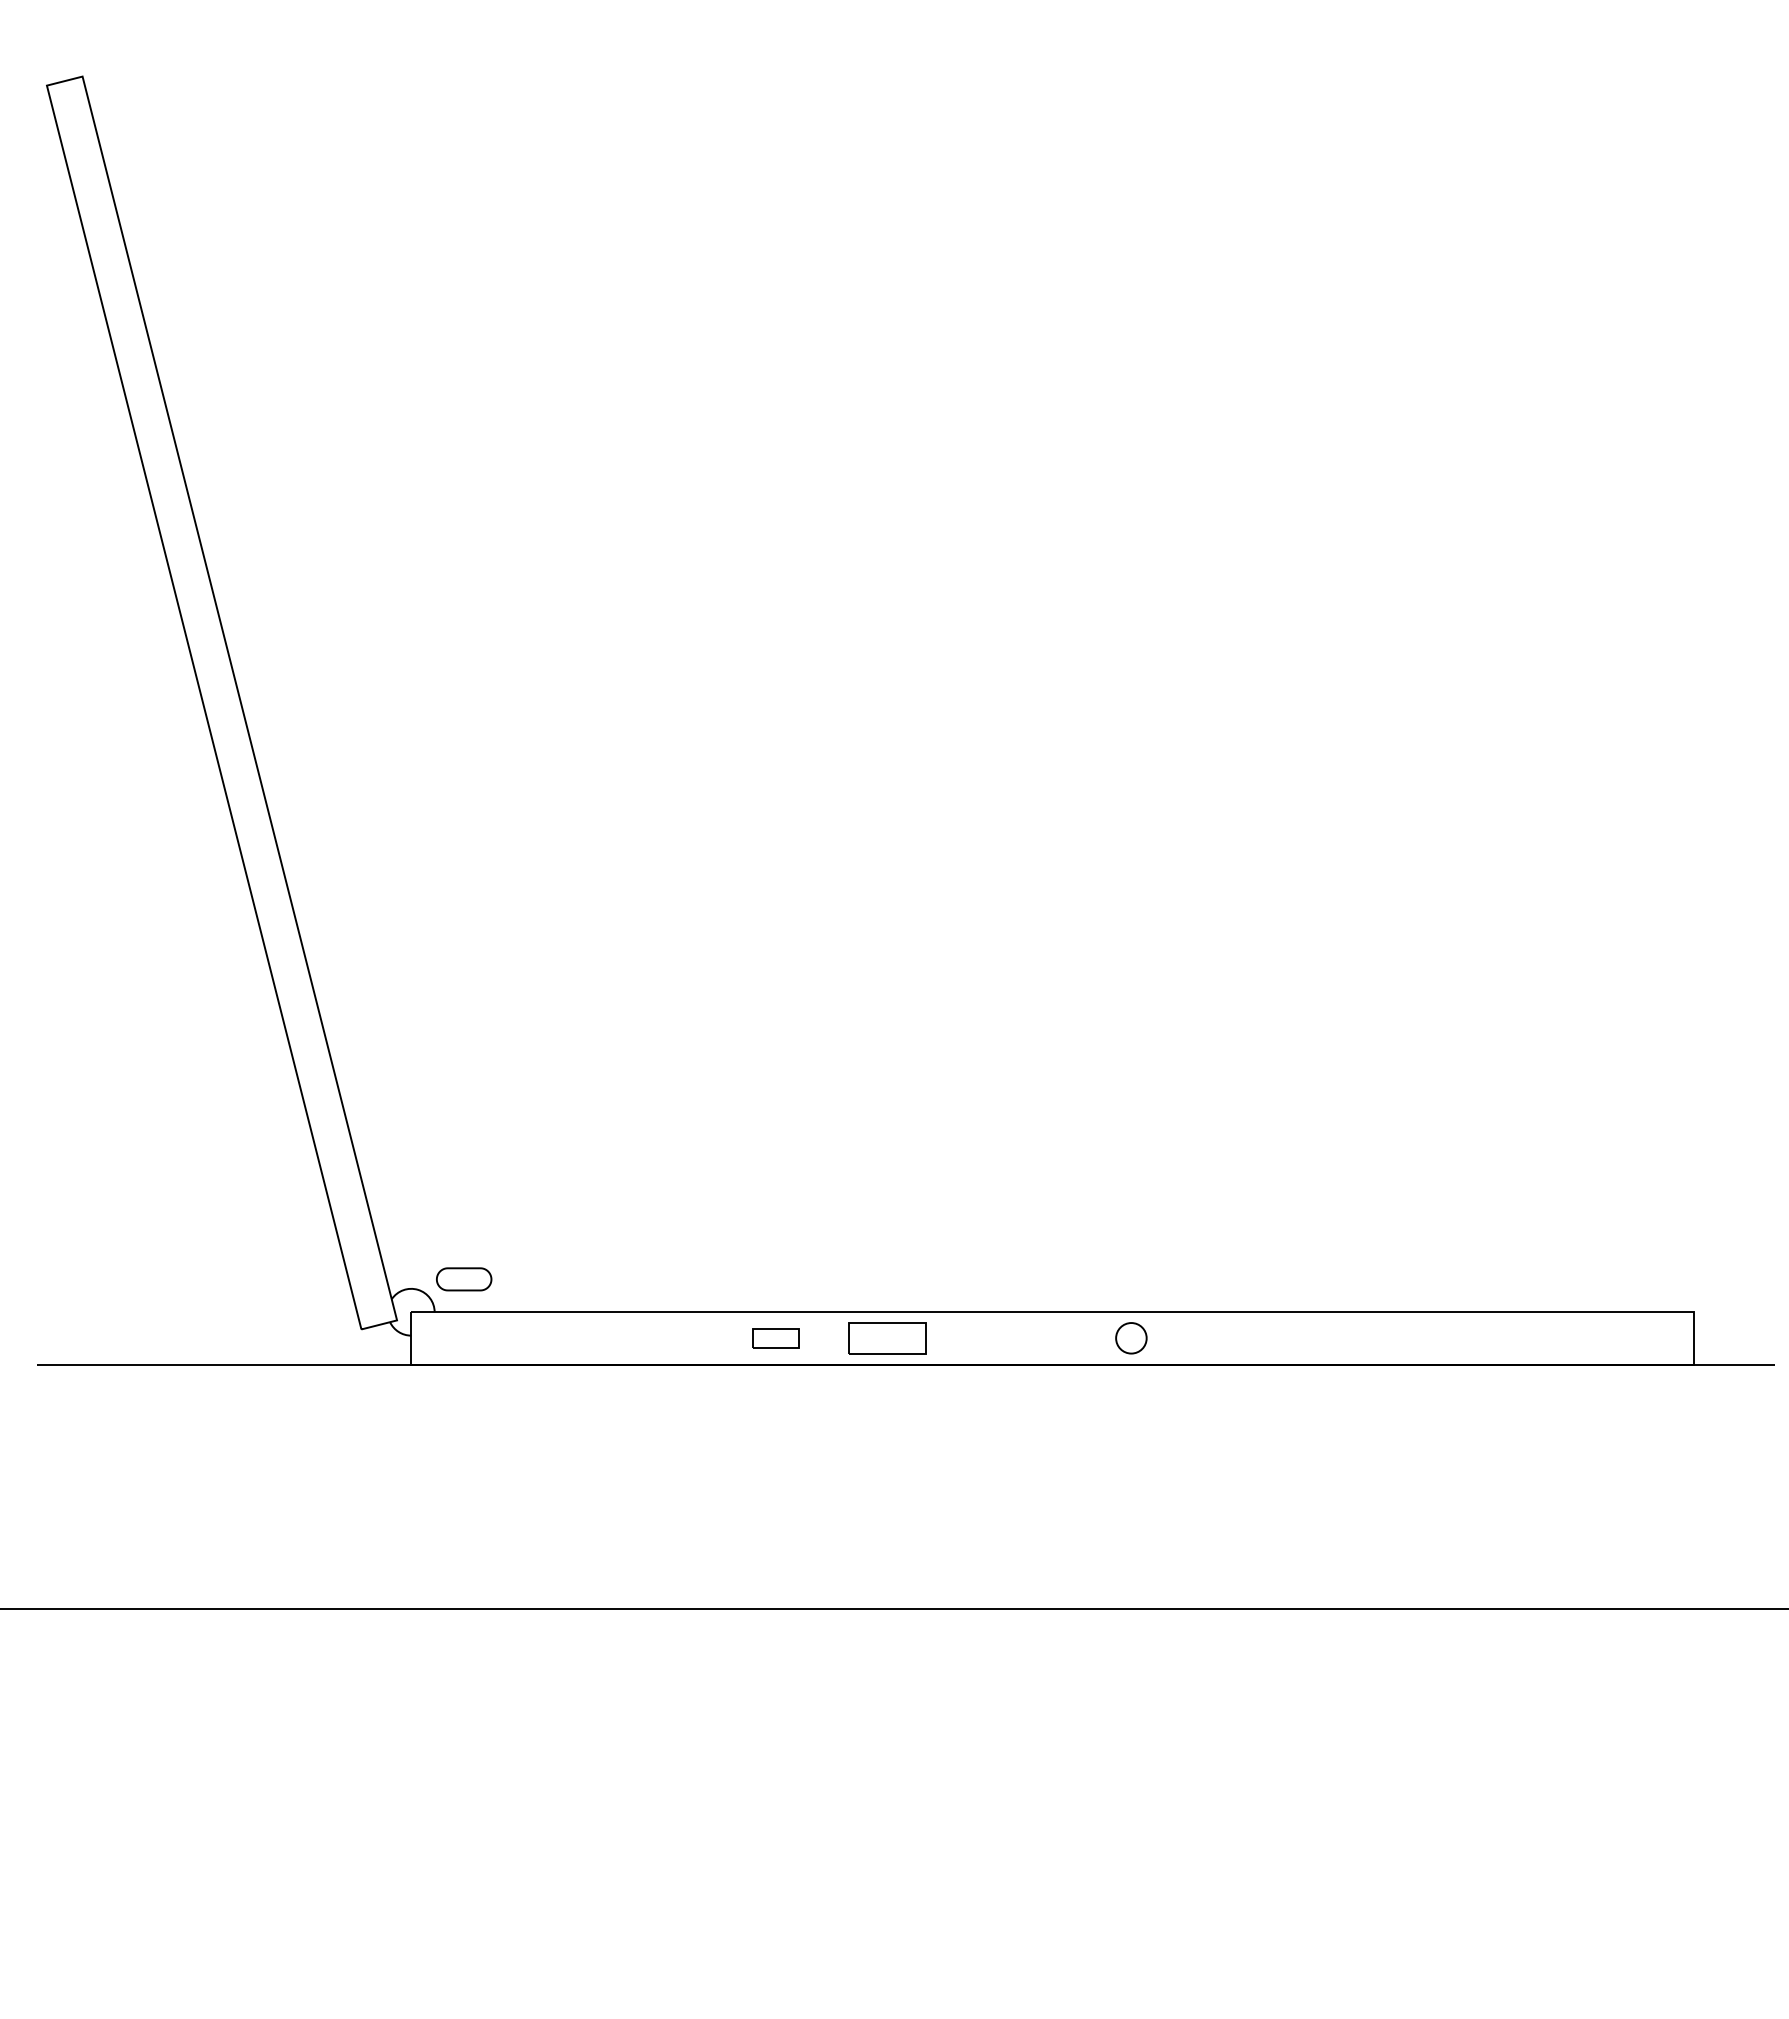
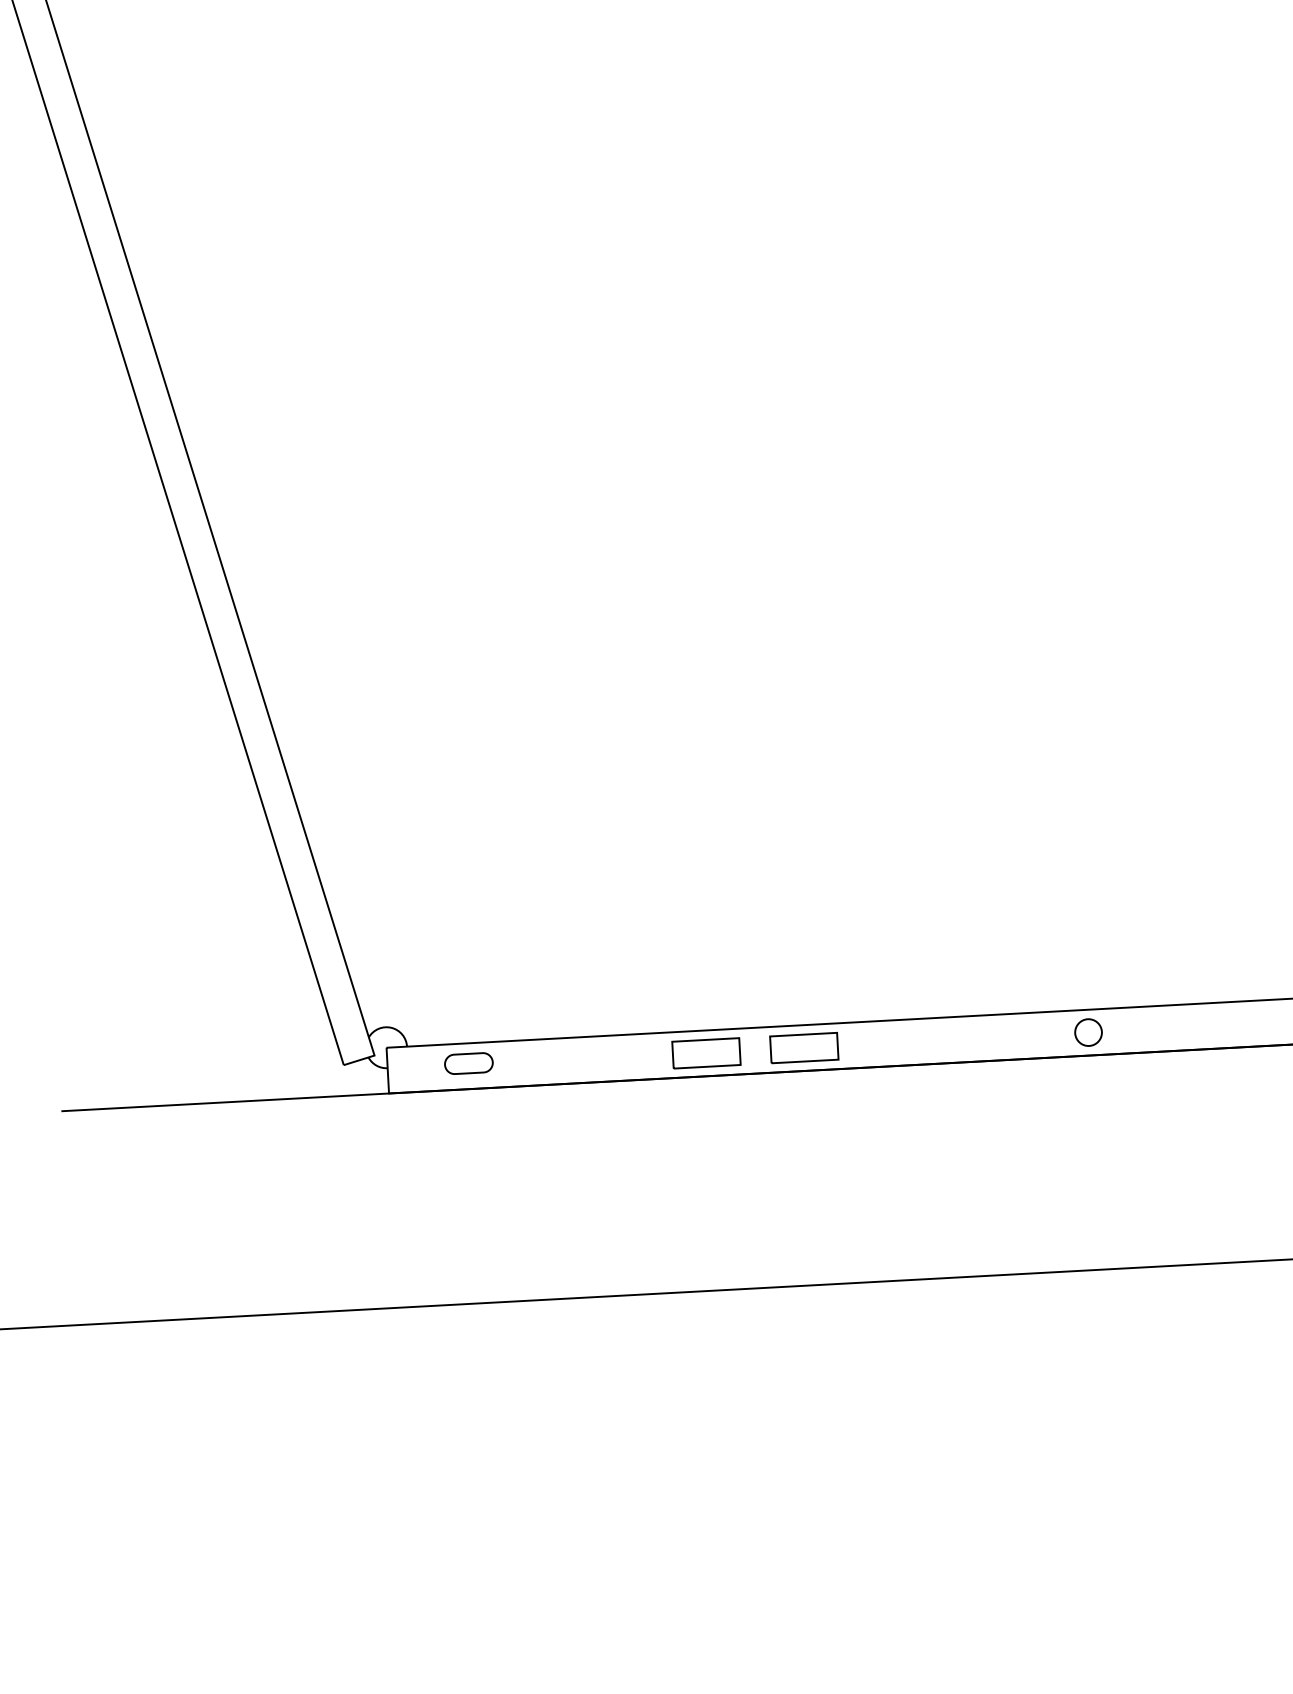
part: (464, 1279) -> (469, 1063), moved
part: (775, 1338) -> (706, 1053), size x1.67
circle: (1131, 1338) -> (1088, 1032), moved

